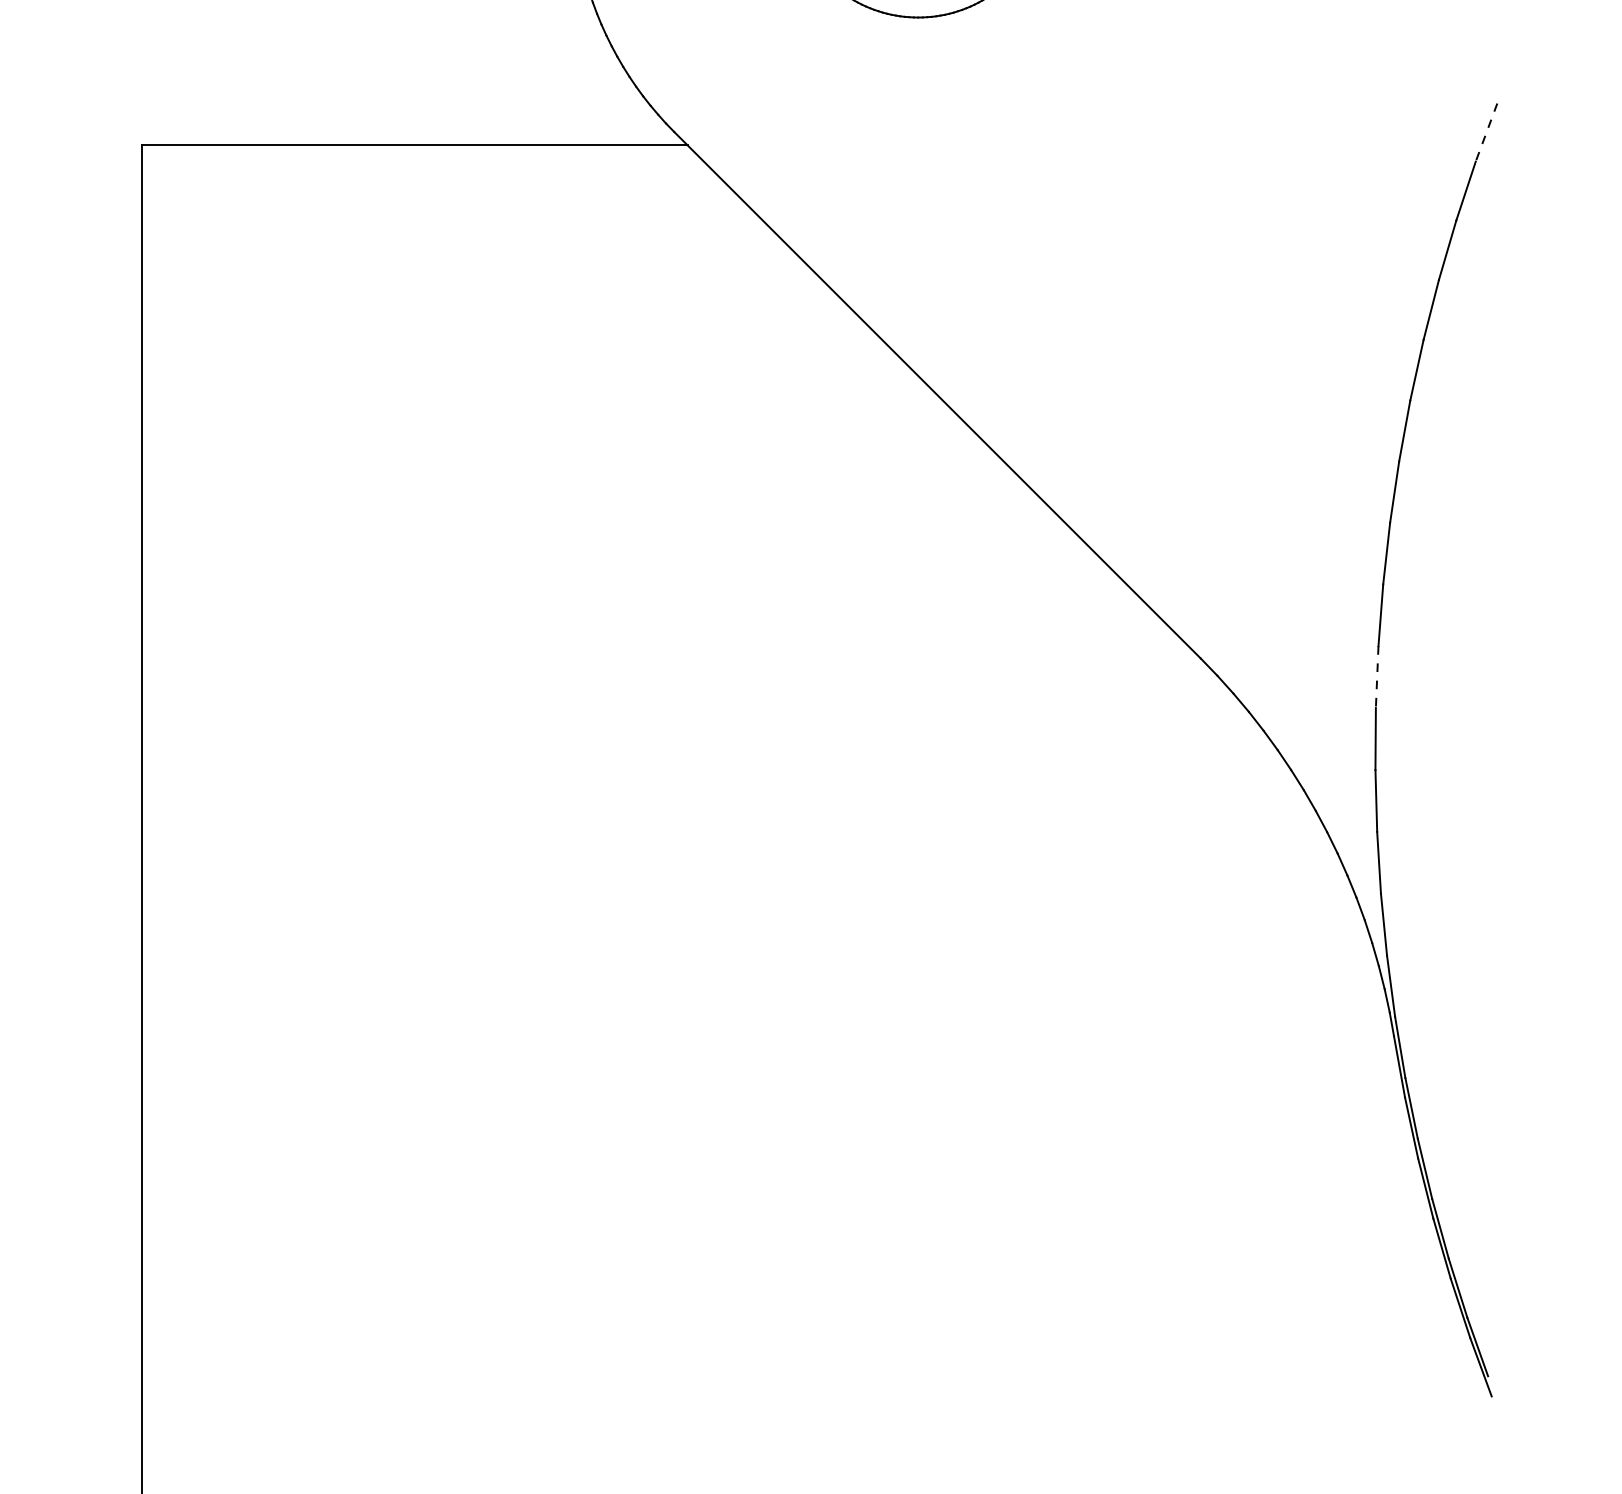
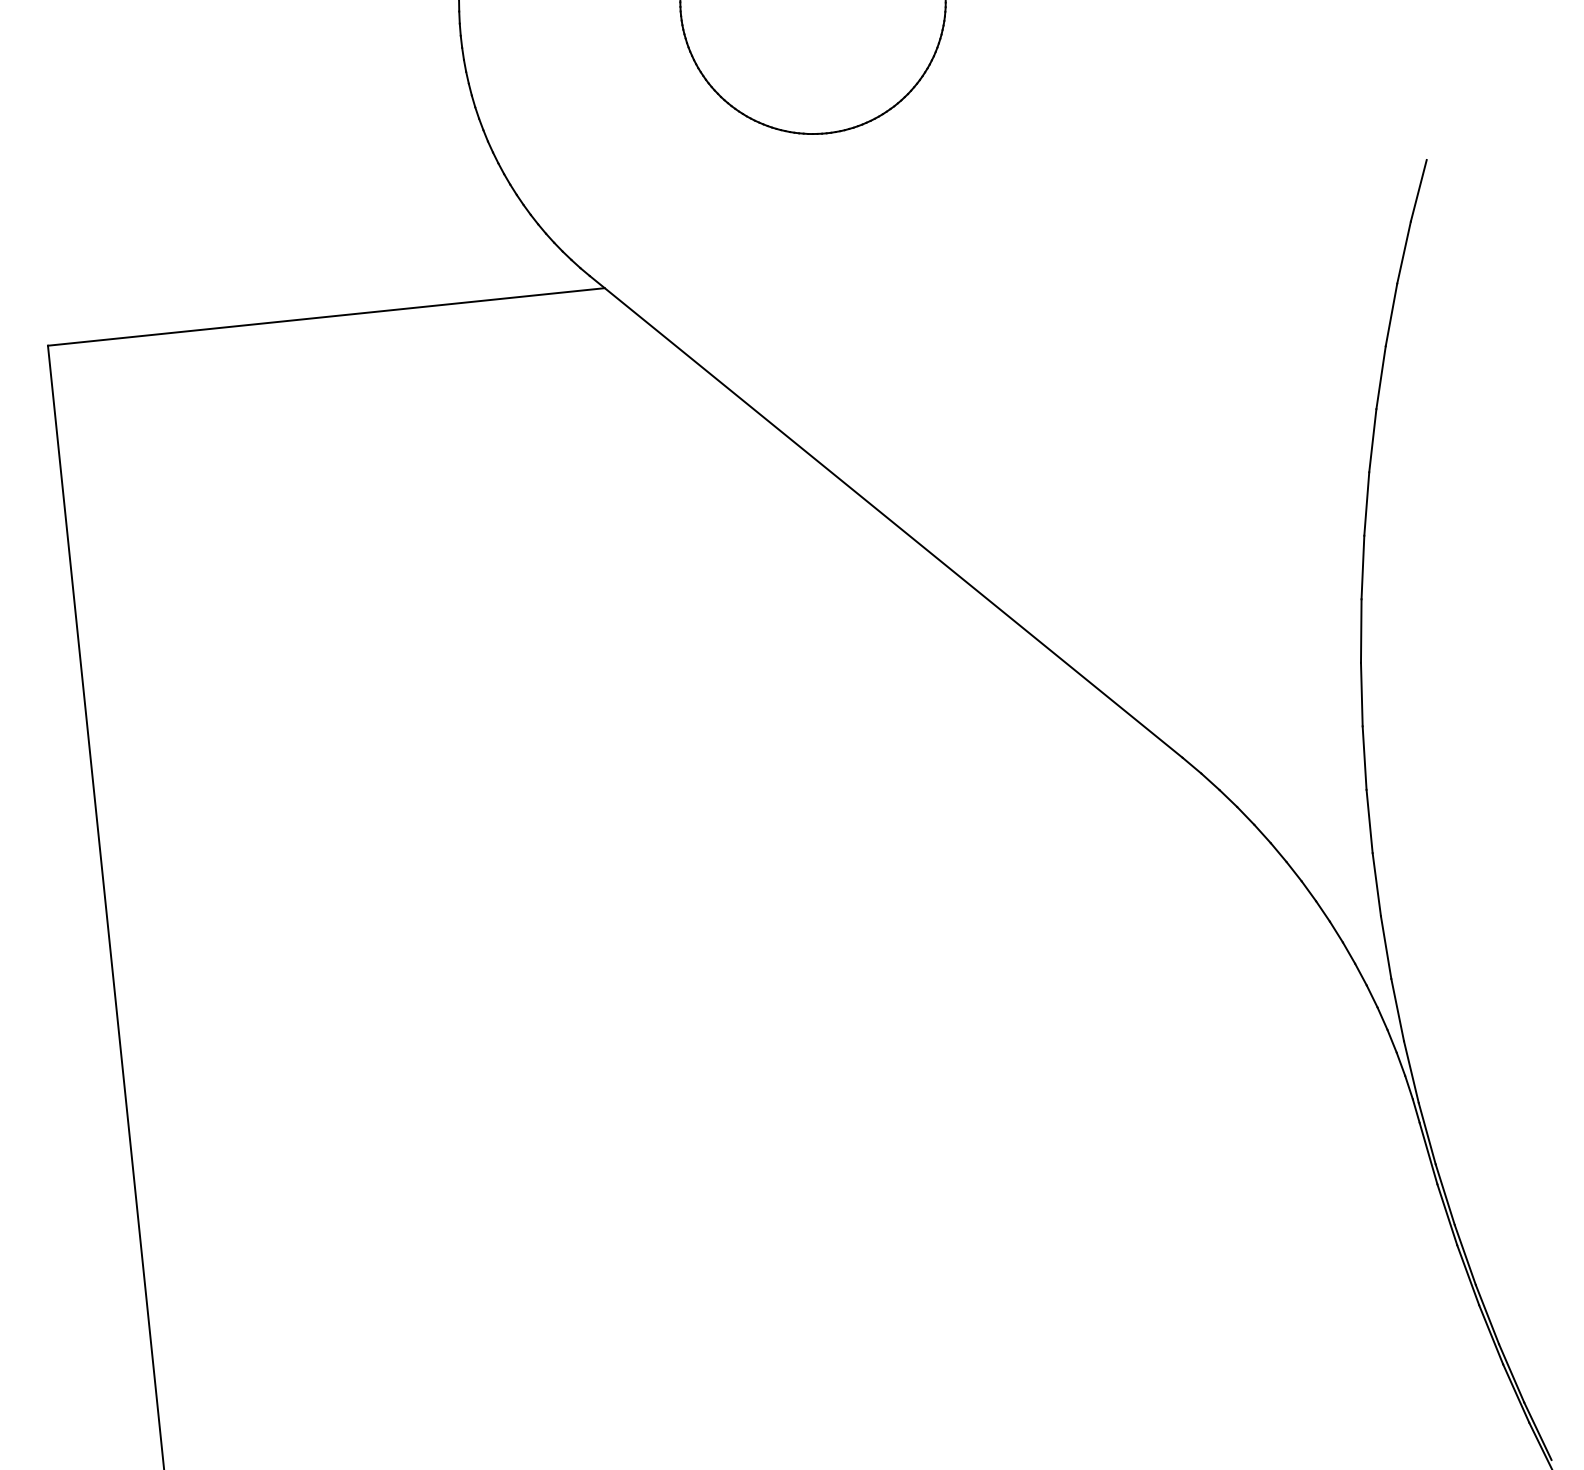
line: (1486, 132) -> (1418, 190), dashed -> solid
line: (1377, 677) -> (1364, 758), dashed -> solid

